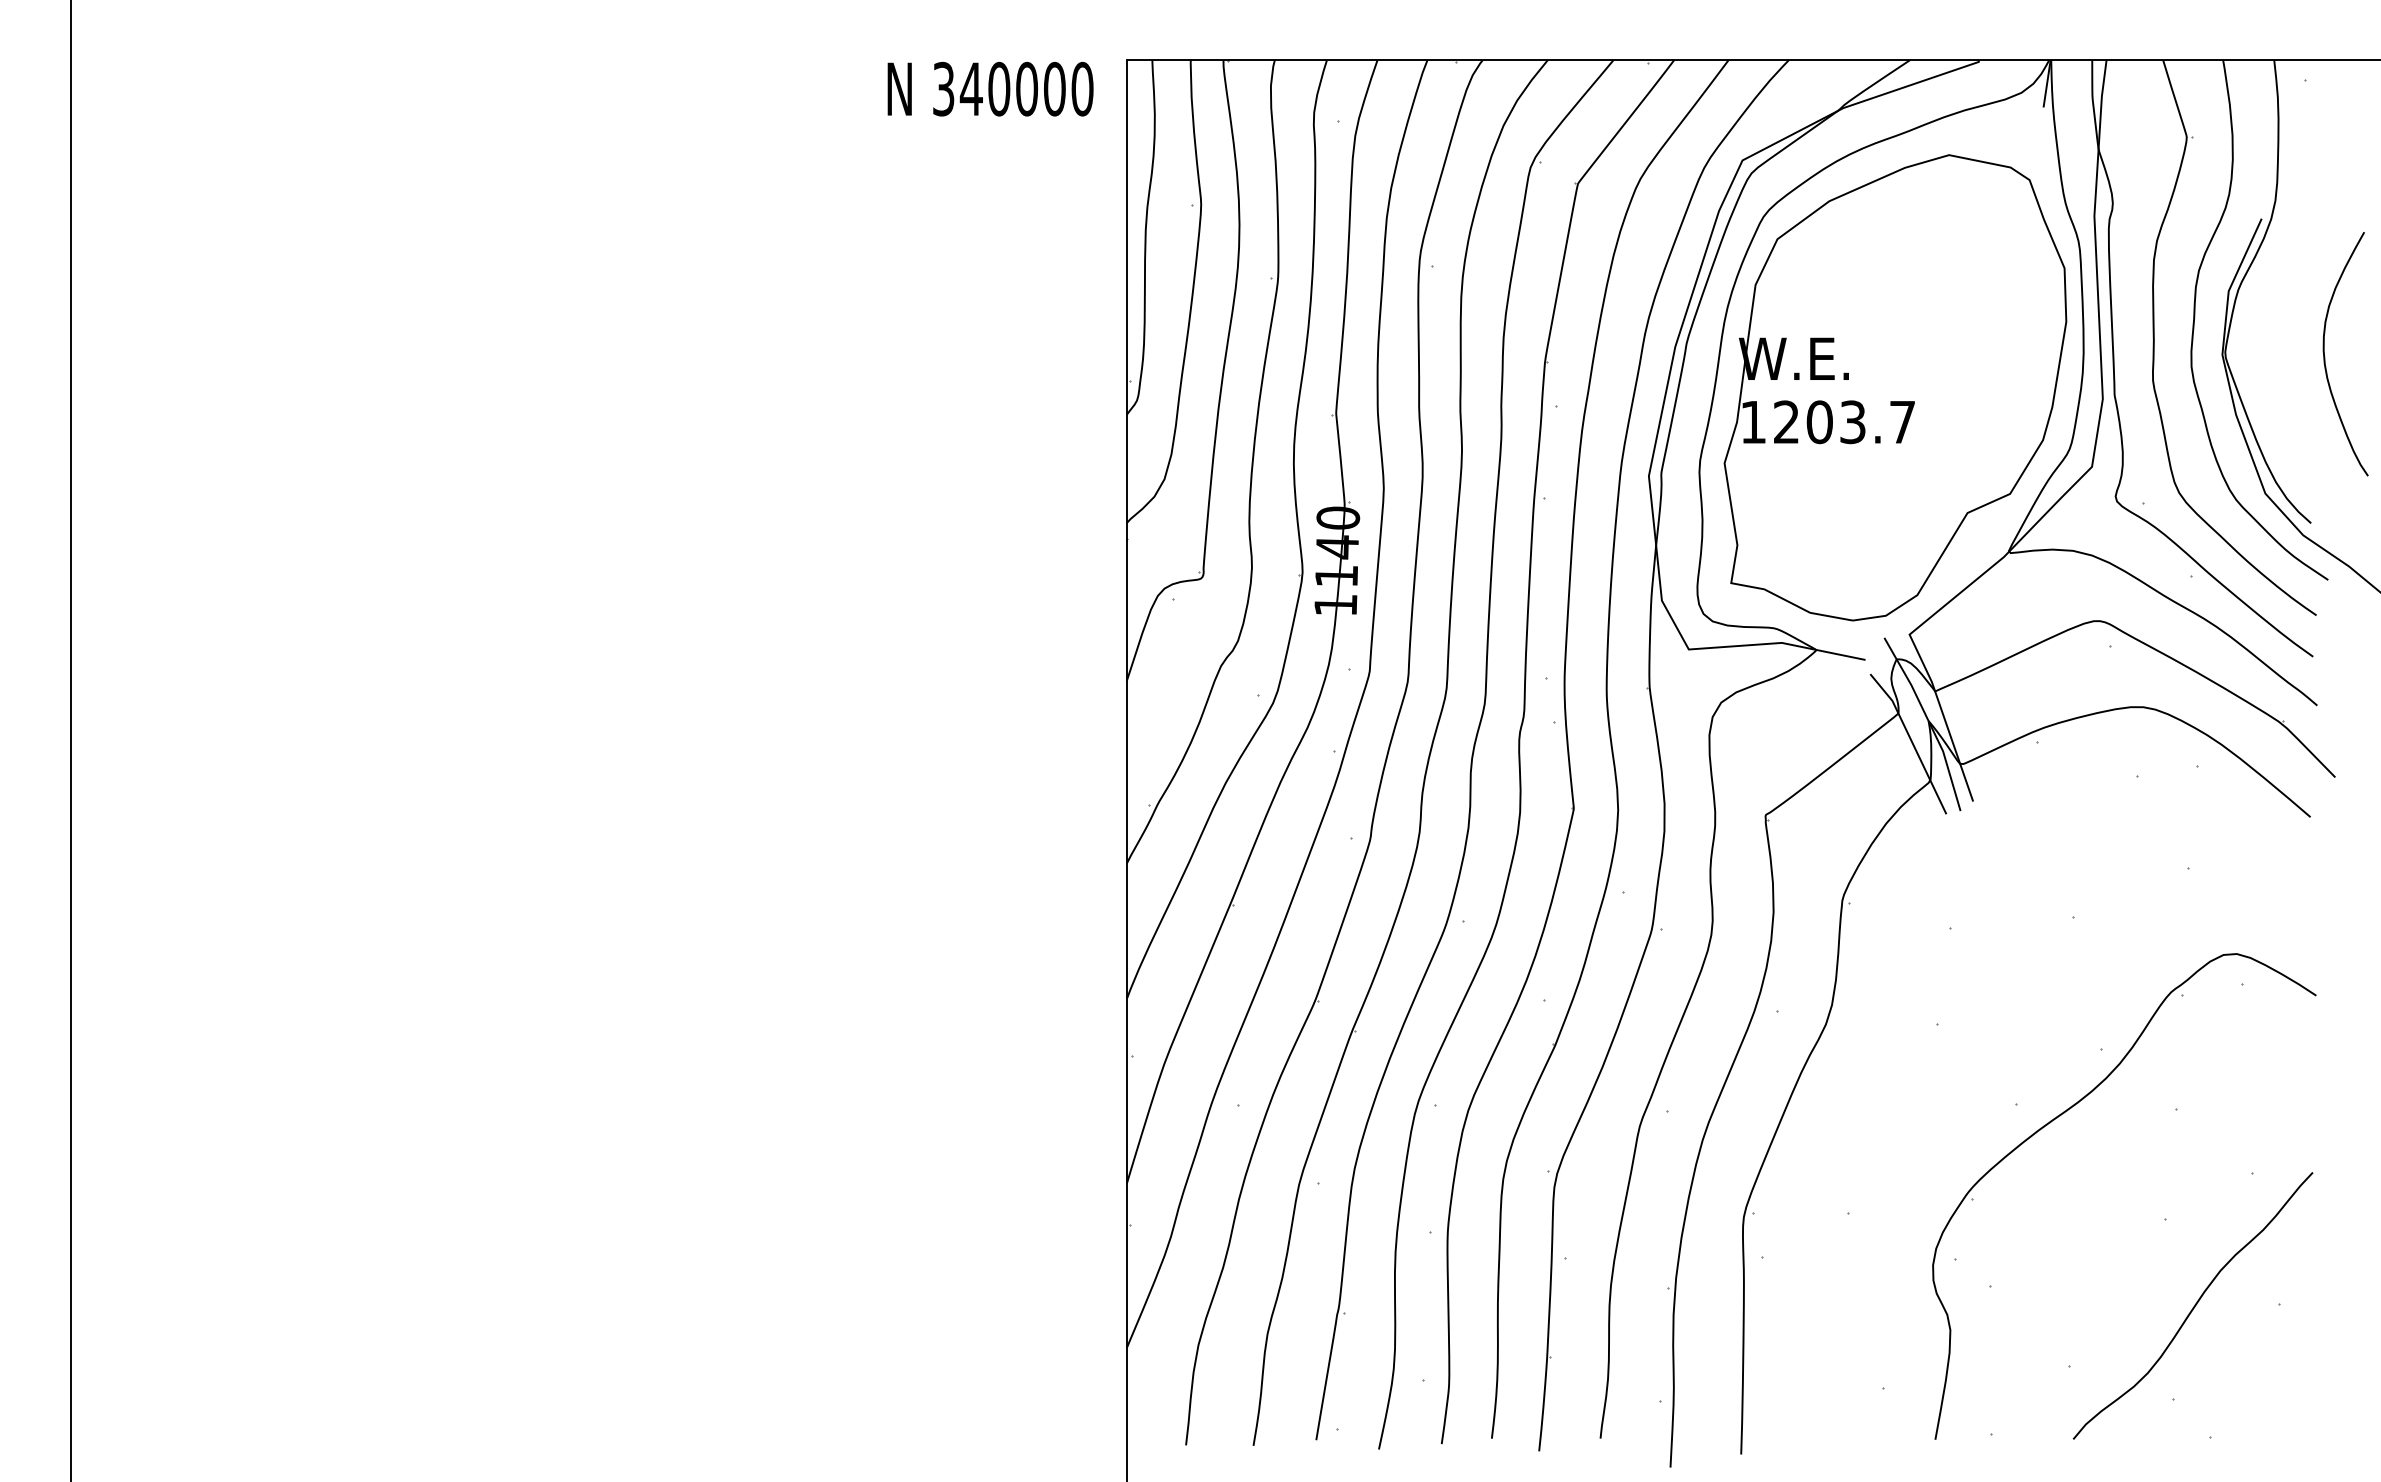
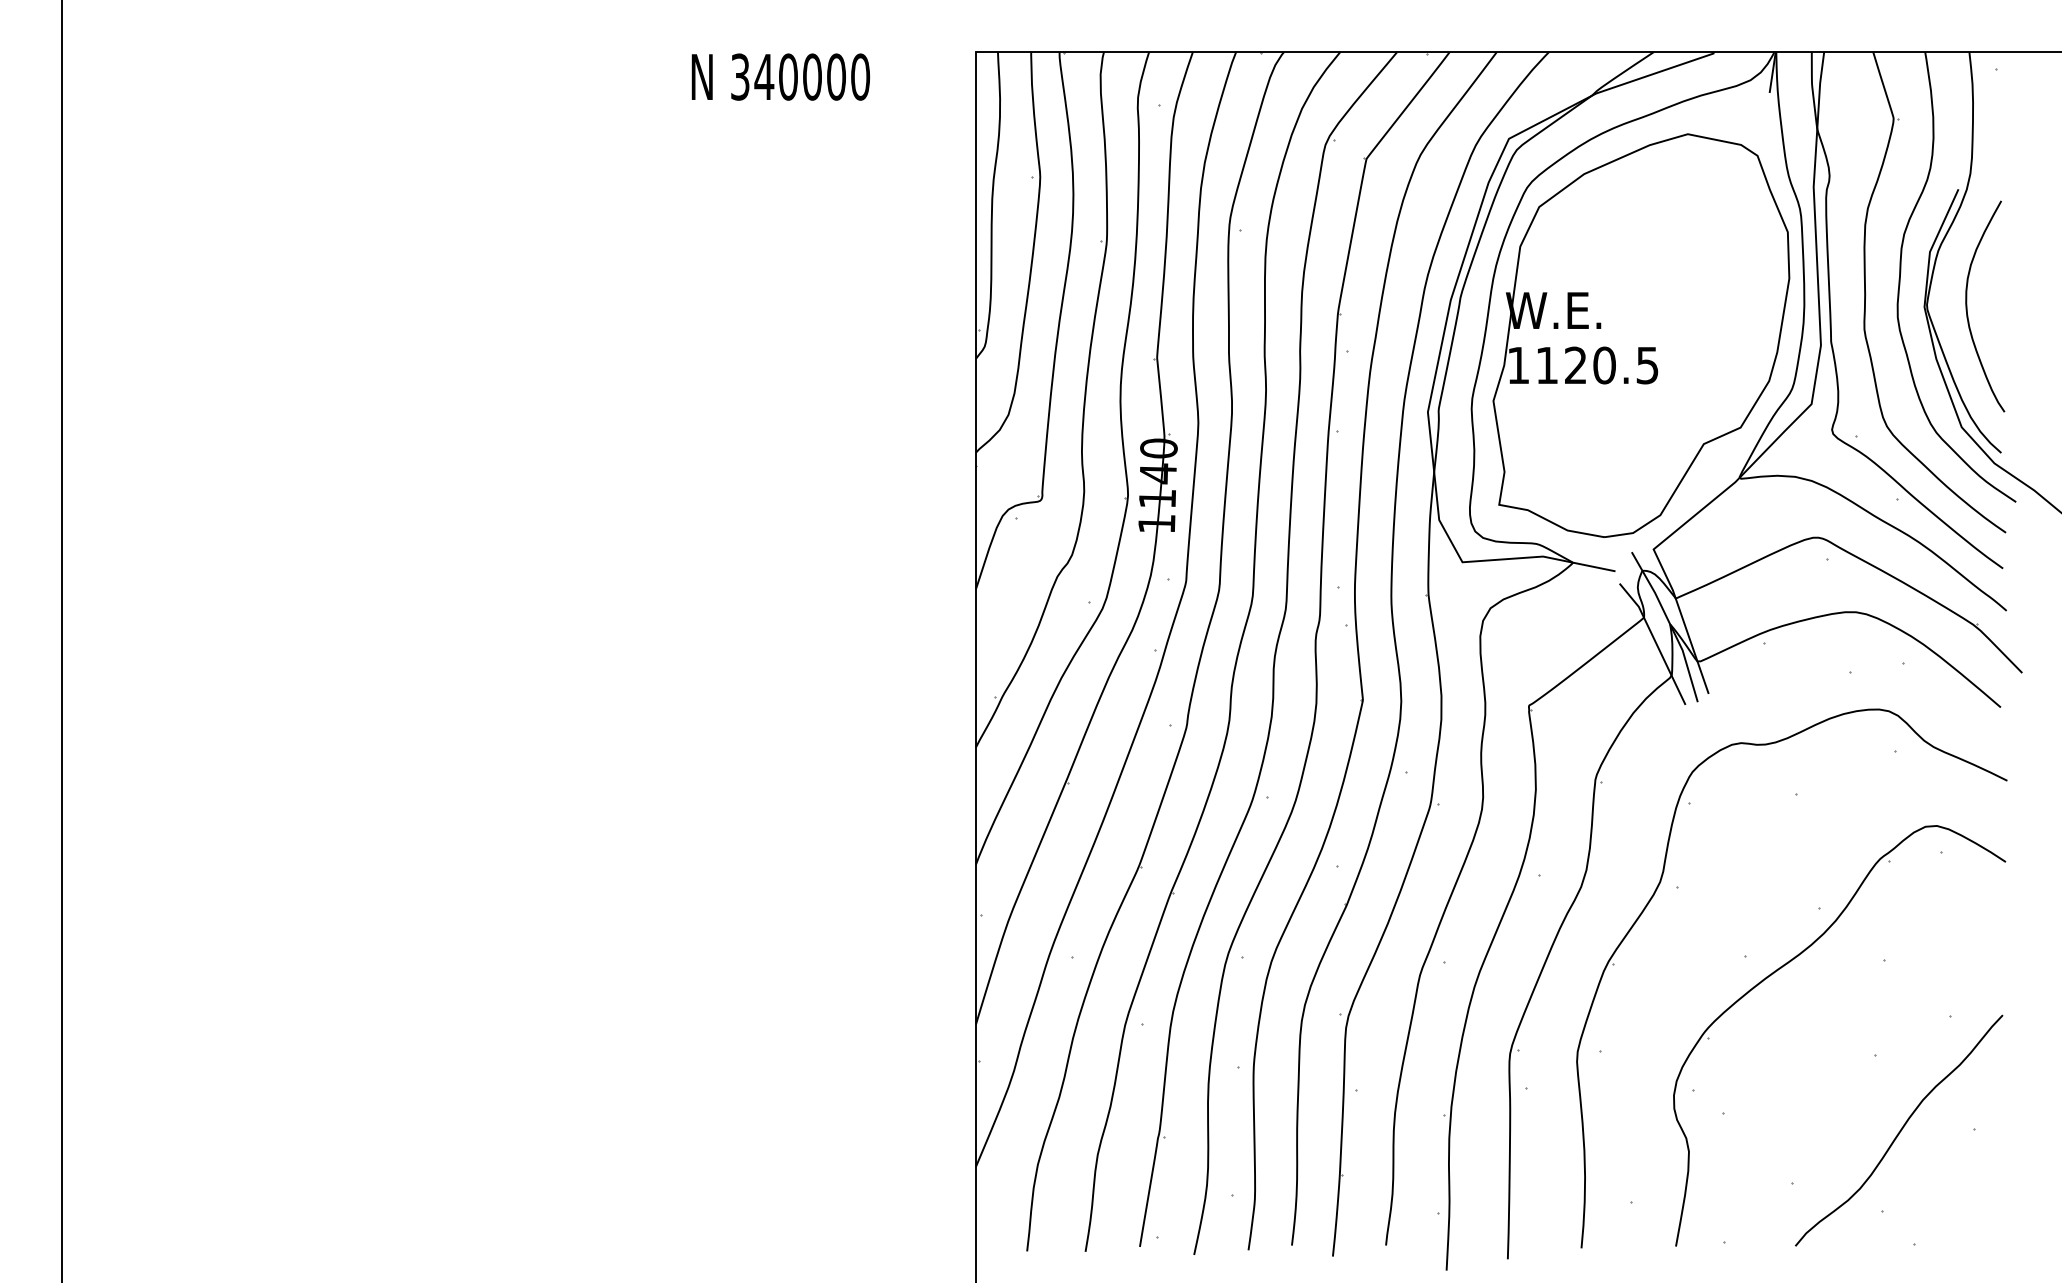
text: (990, 88) -> (780, 76), moved
curve: (2325, 354) -> (1967, 306), moved
text: (1844, 422) -> (1597, 365), 1203.7 -> 1120.5
part: (1910, 1034) -> (1654, 895), added

